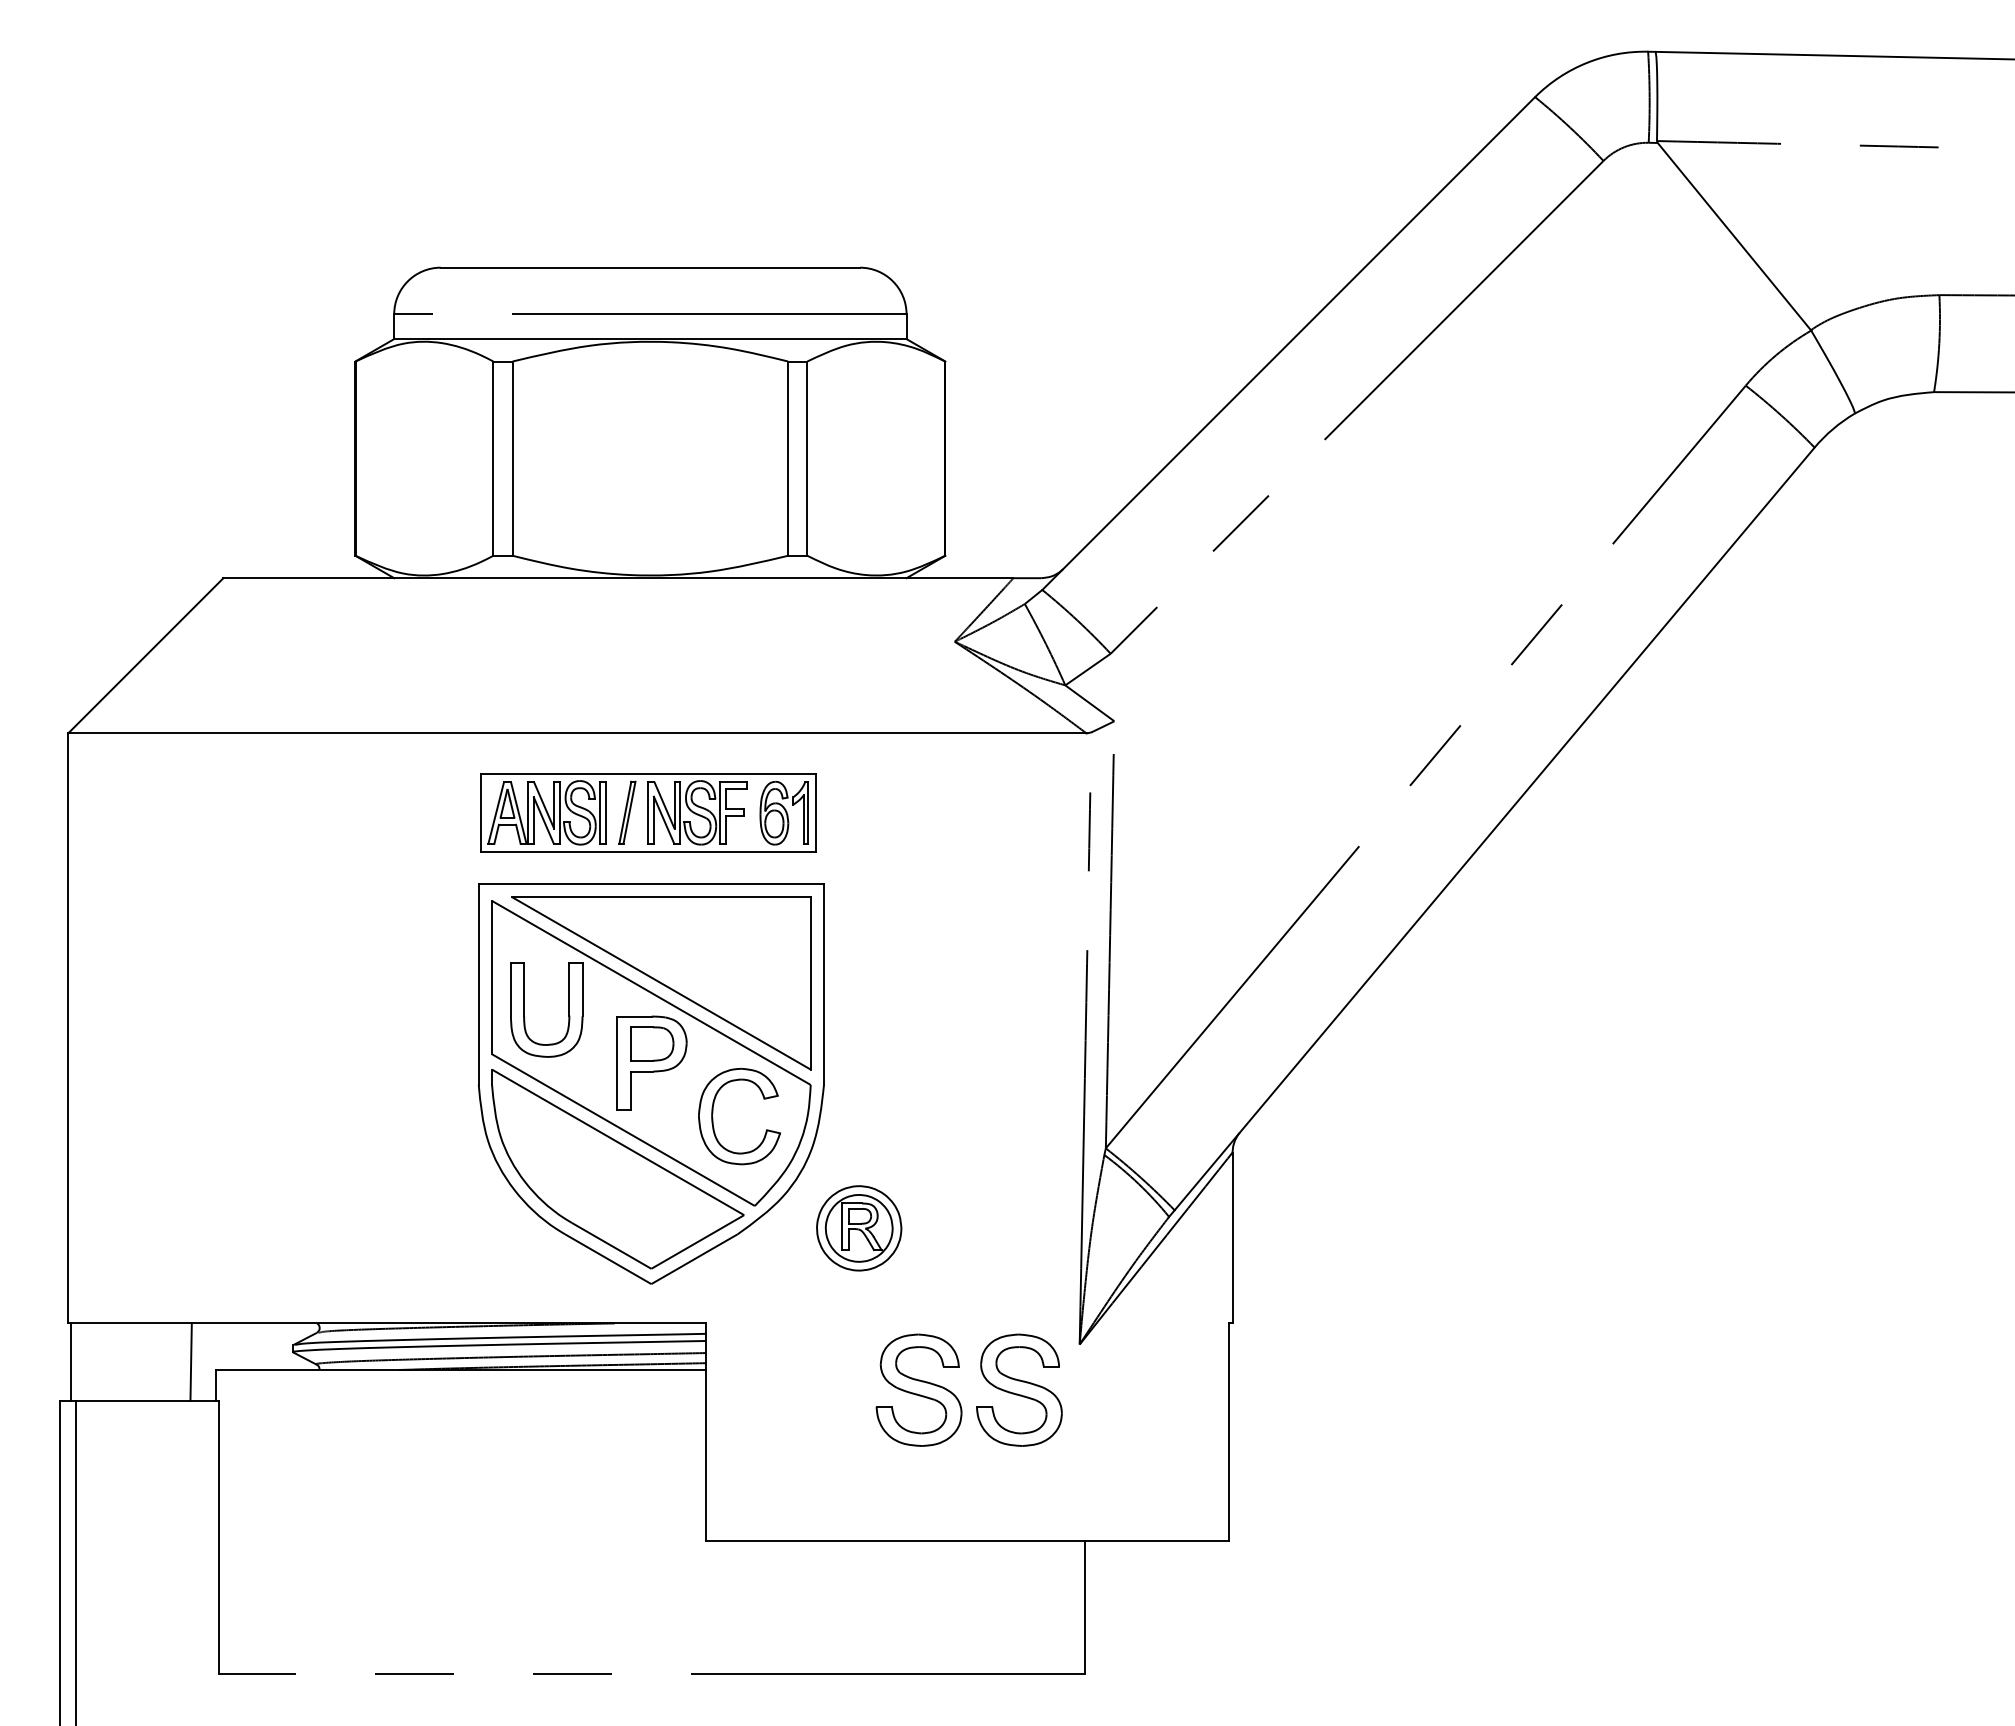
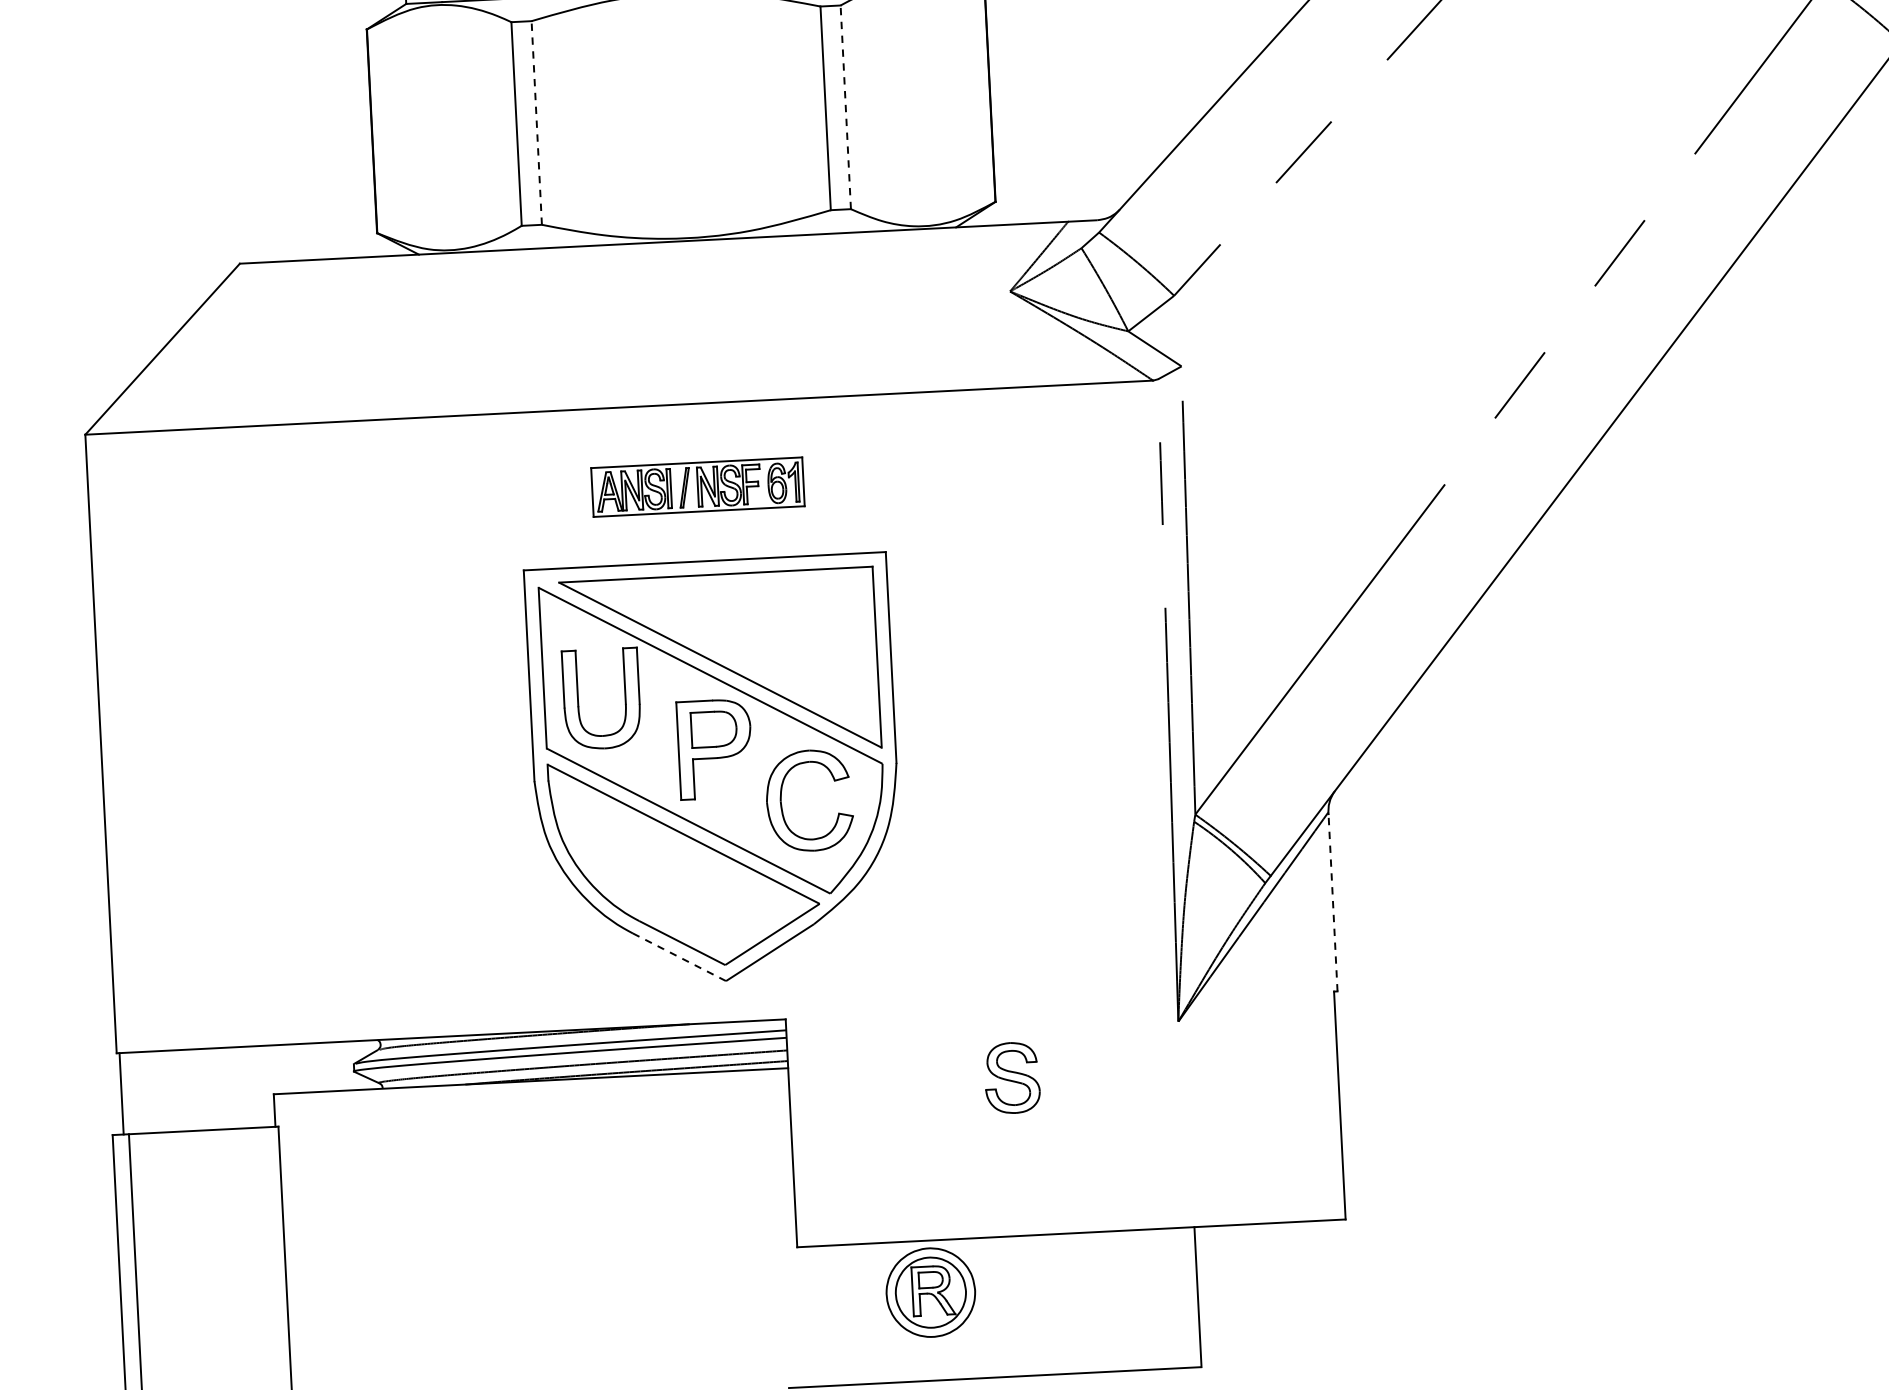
line: (512, 458) -> (536, 122), solid -> dashed
line: (807, 458) -> (845, 107), solid -> dashed
part: (648, 812) -> (698, 486), size x0.6
part: (859, 1228) -> (931, 1292), moved
line: (1232, 1237) -> (1332, 901), solid -> dashed
line: (608, 1259) -> (679, 957), solid -> dashed
line: (190, 1362) -> (247, 1087), removed
part: (918, 1389) -> (1011, 1077), size x0.6
part: (1019, 1389) -> (1117, 1072), removed

